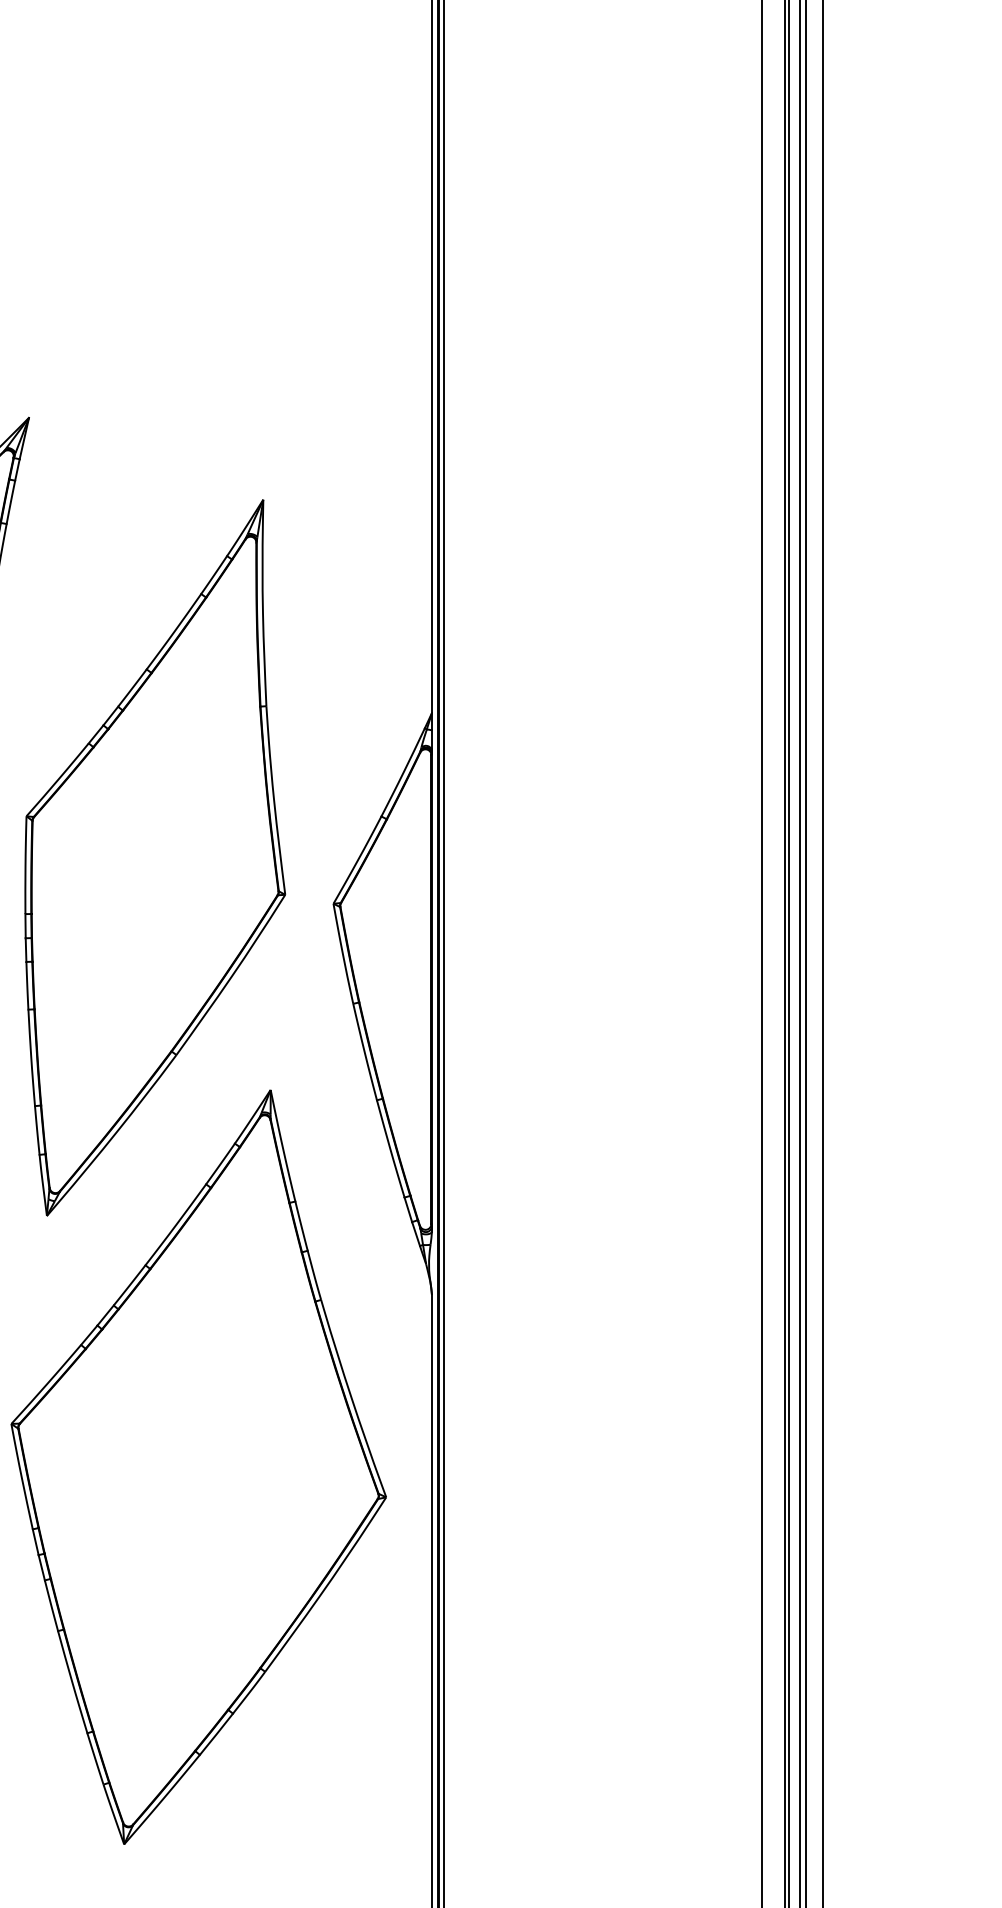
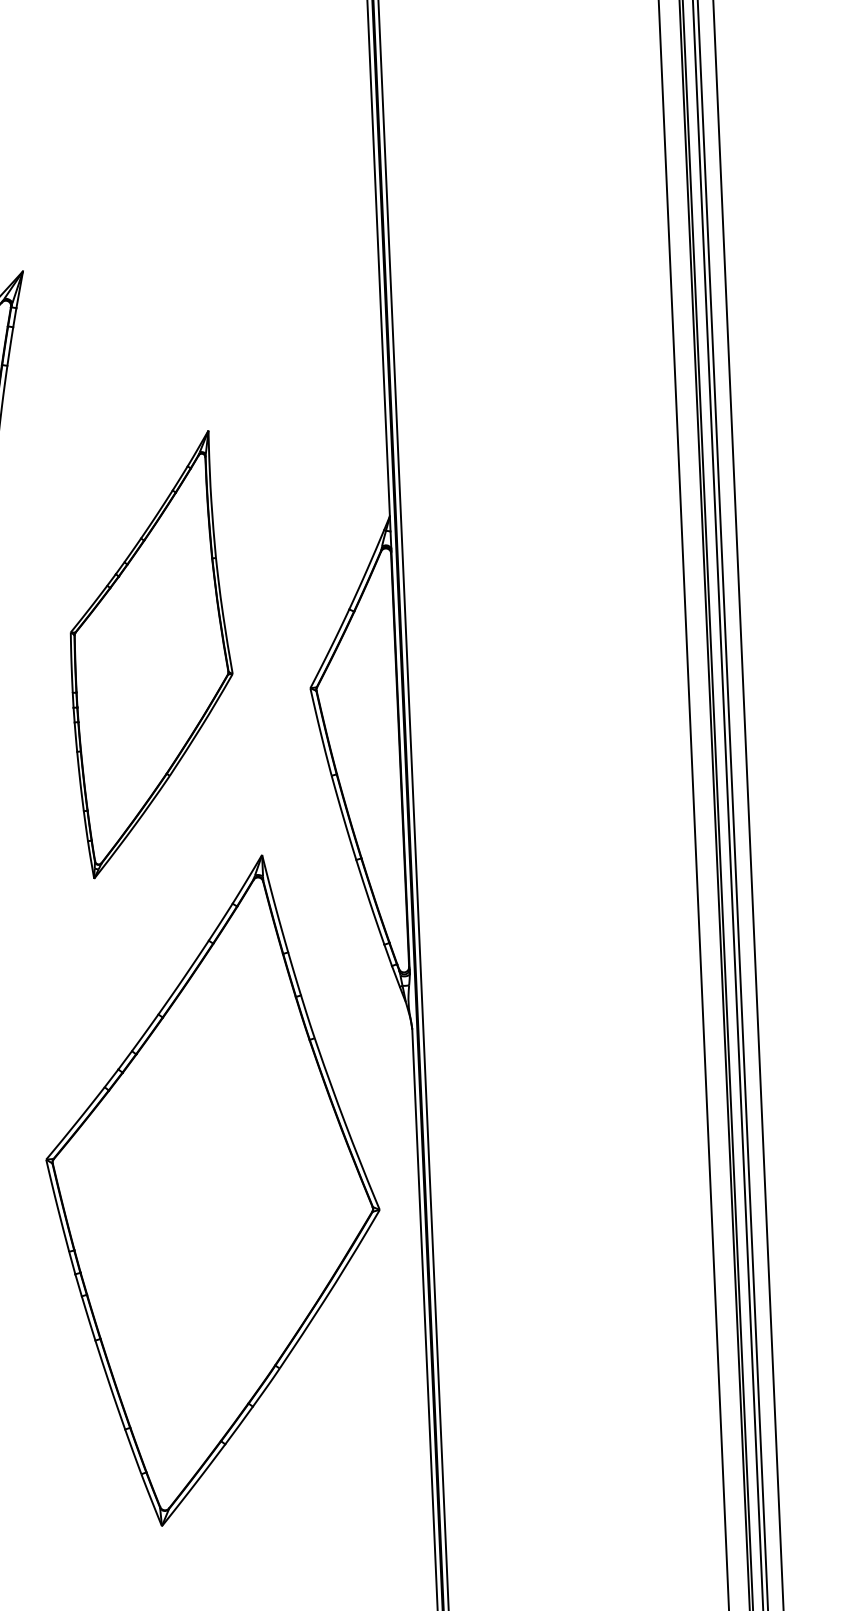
part: (155, 857) -> (151, 654), size x0.7

